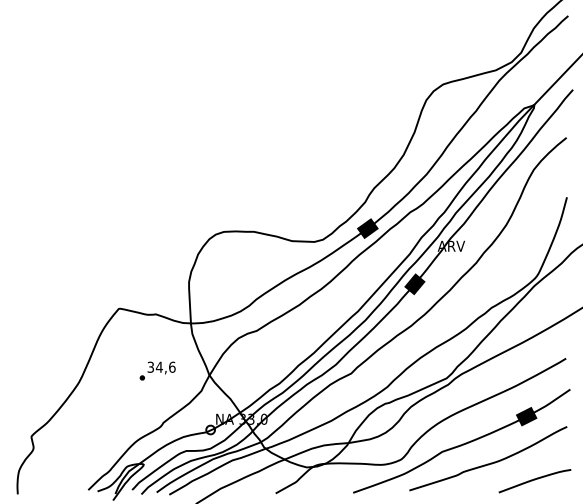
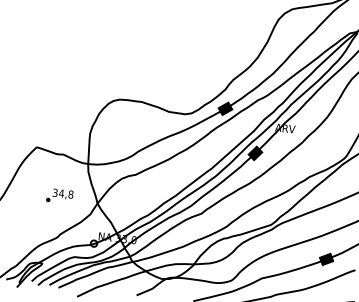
text: (172, 366) -> (71, 194), 34,6 -> 34,8

